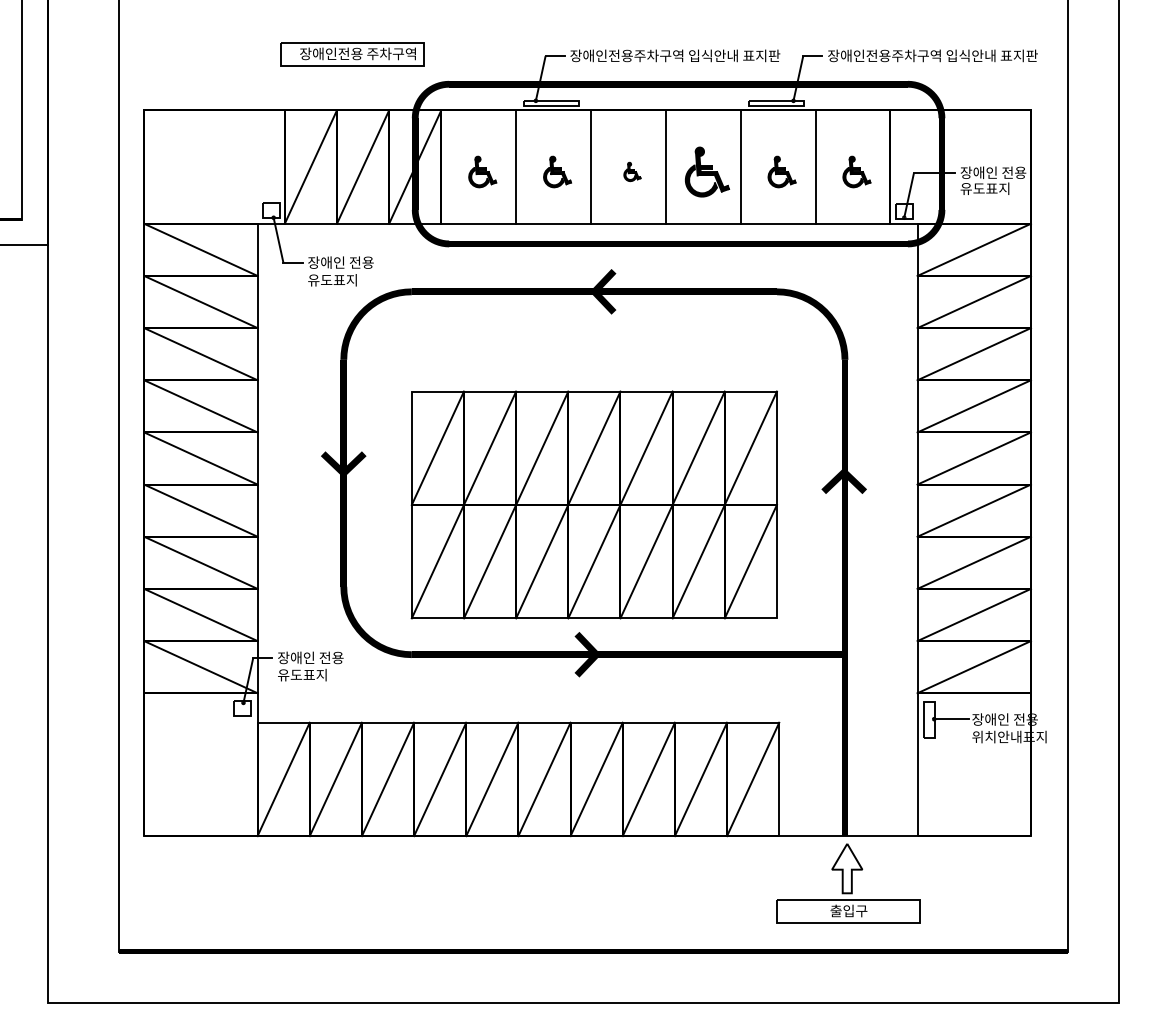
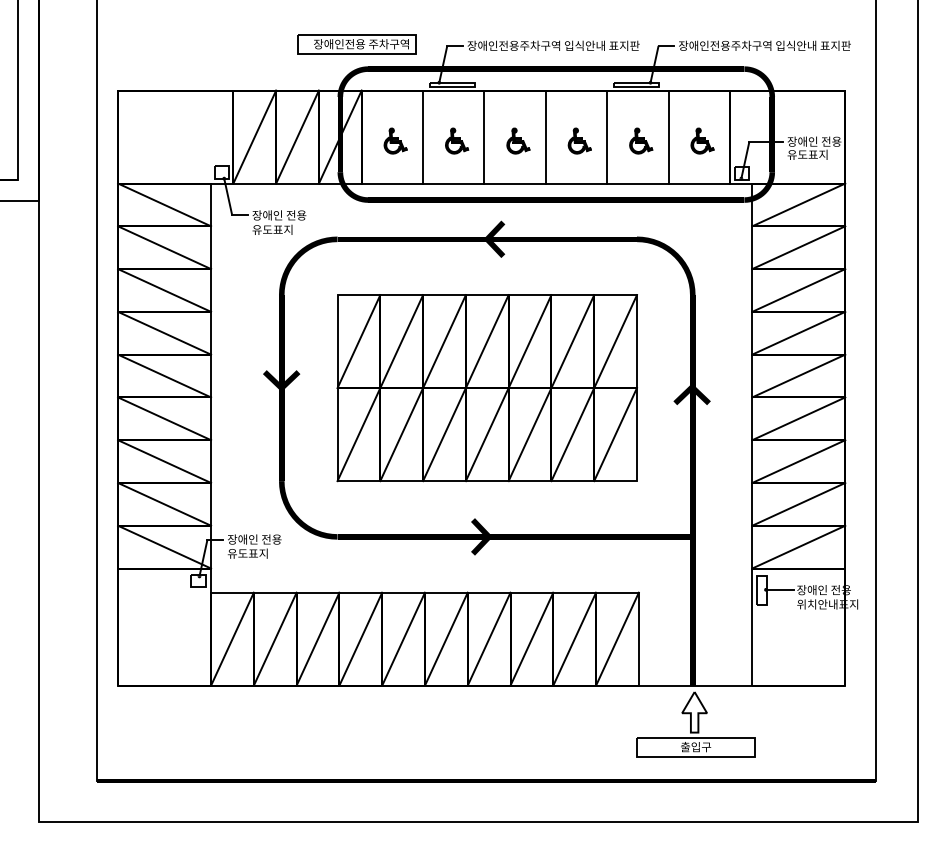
part: (352, 54) -> (356, 44), moved
part: (632, 171) -> (518, 140), size x1.67
part: (706, 171) -> (579, 140), size x0.62
part: (593, 505) -> (486, 388), moved

